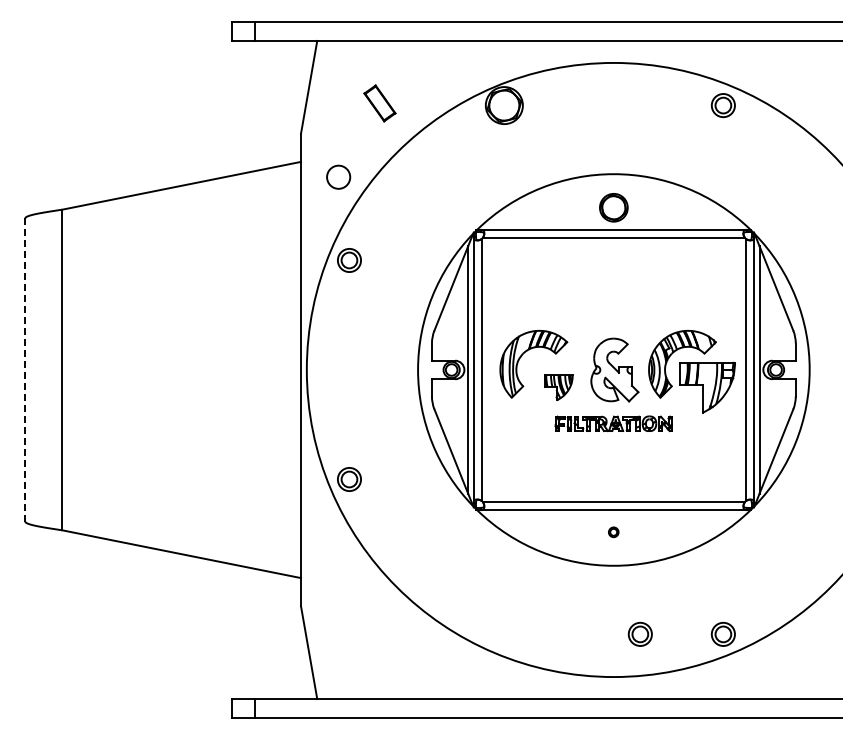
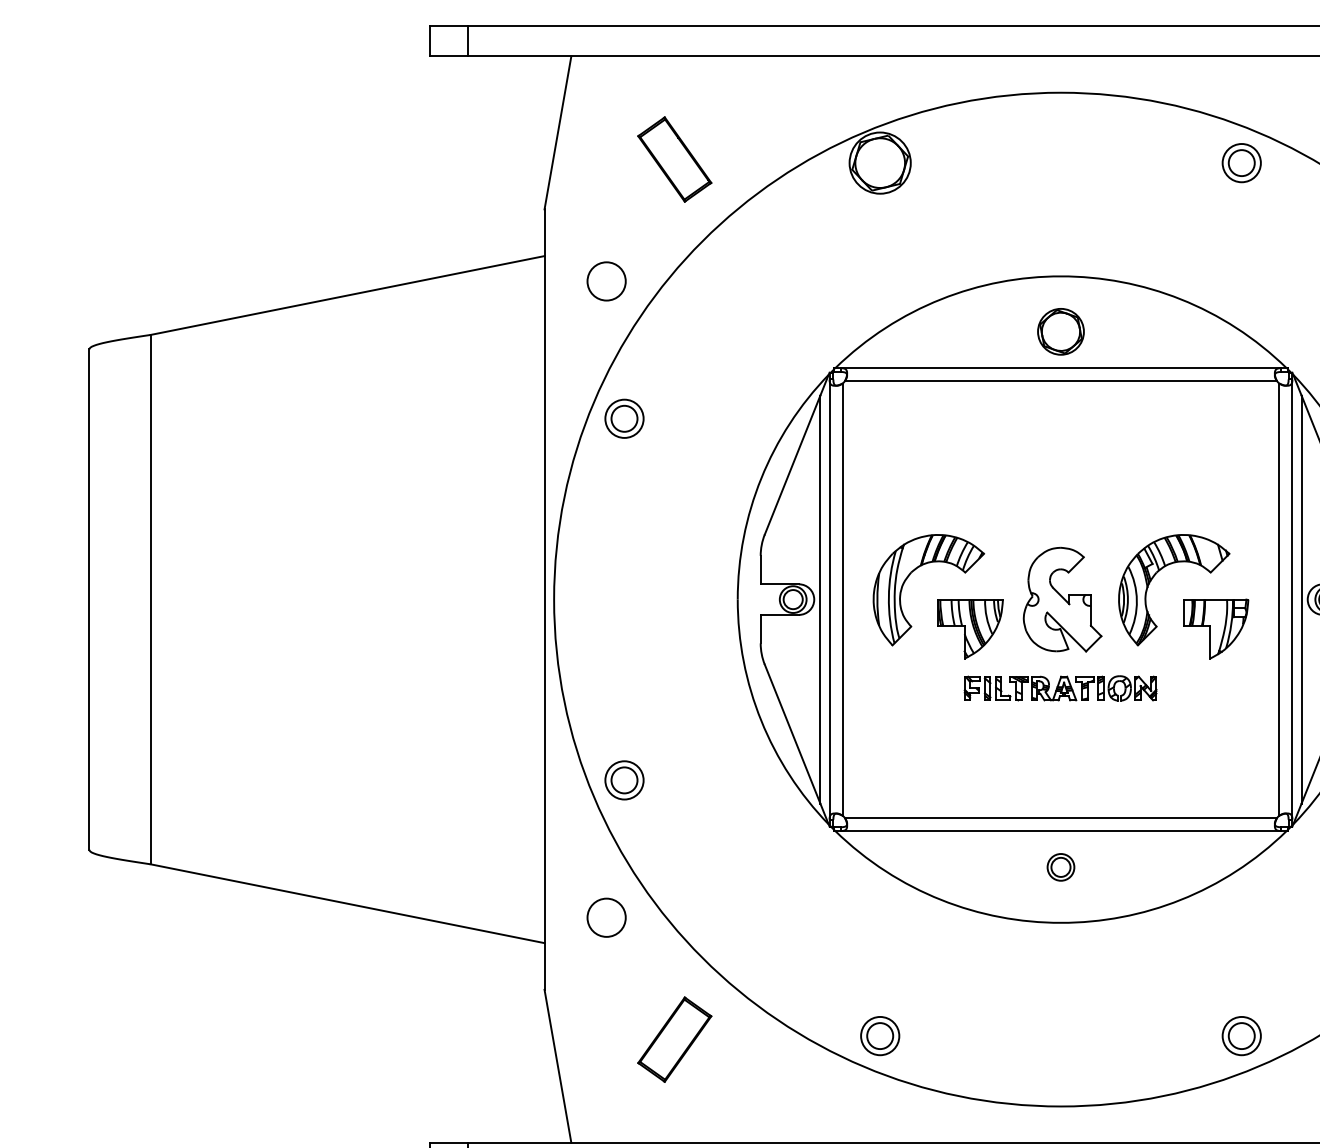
part: (379, 103) -> (674, 159), size x1.43
line: (25, 369) -> (89, 598), dashed -> solid
part: (558, 387) -> (969, 628), size x1.43
part: (707, 387) -> (1215, 628), size x0.71
part: (613, 532) -> (1060, 867), size x1.67
circle: (338, 562) -> (606, 917), added
part: (639, 633) -> (878, 1034), moved
part: (379, 636) -> (674, 1039), added

